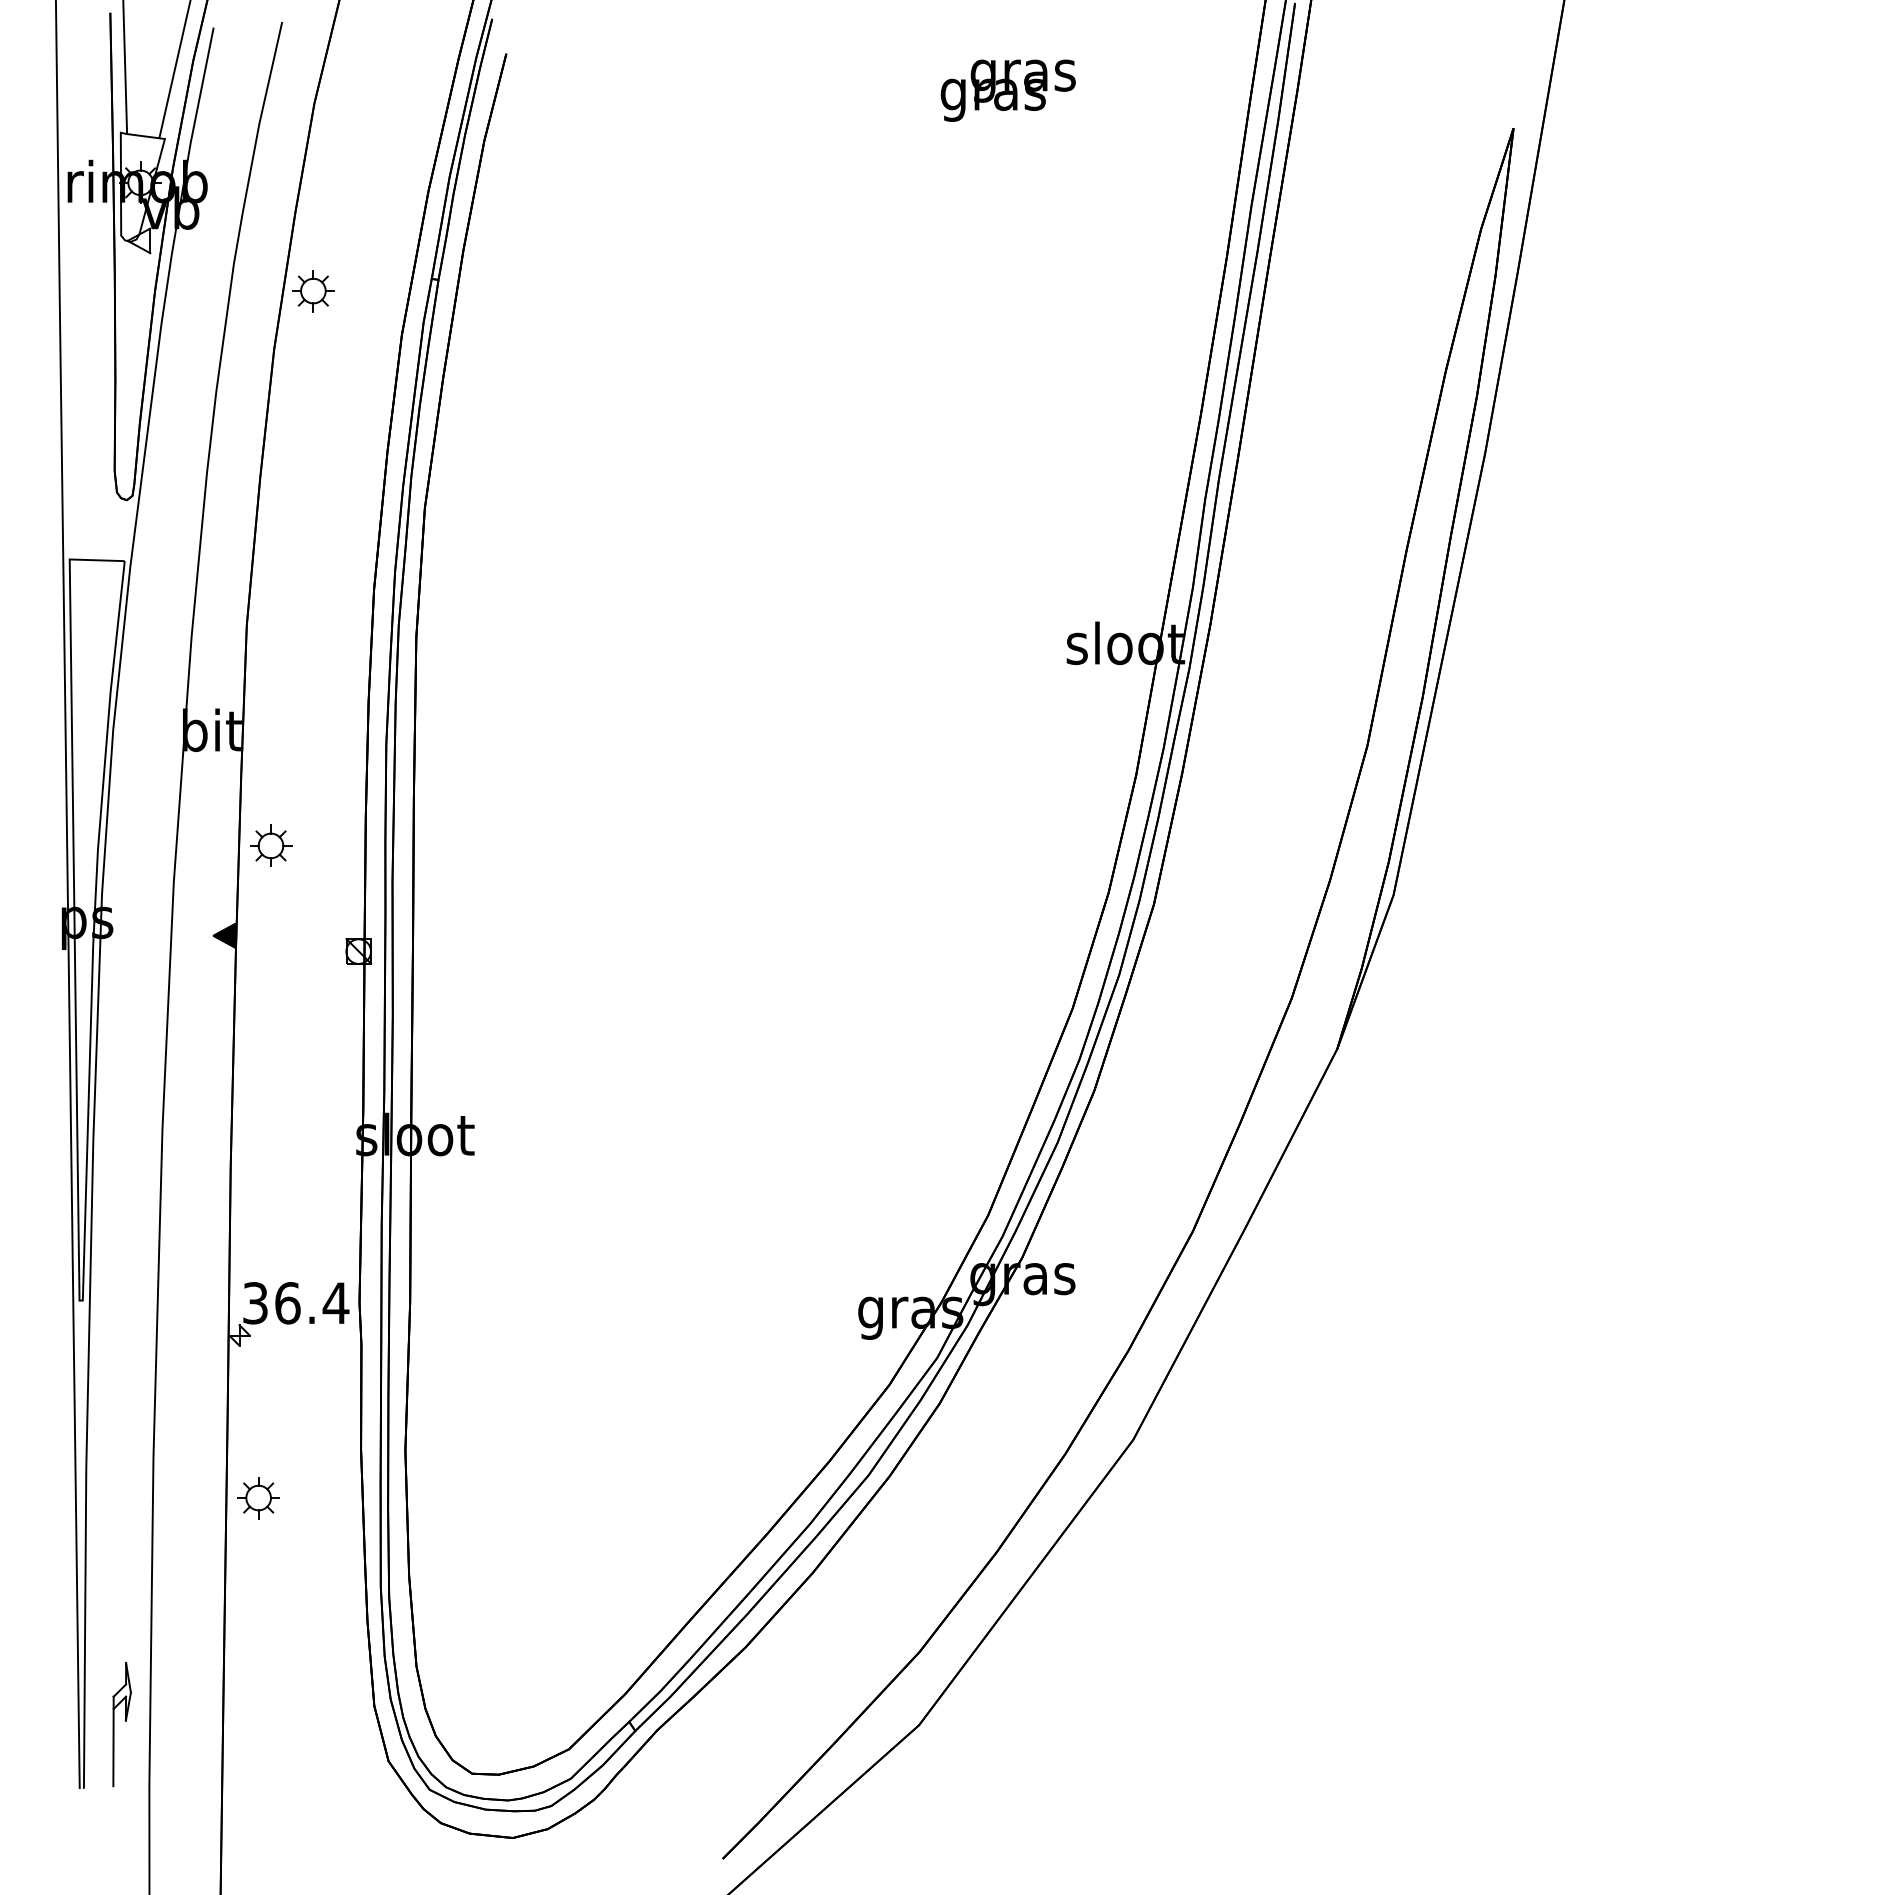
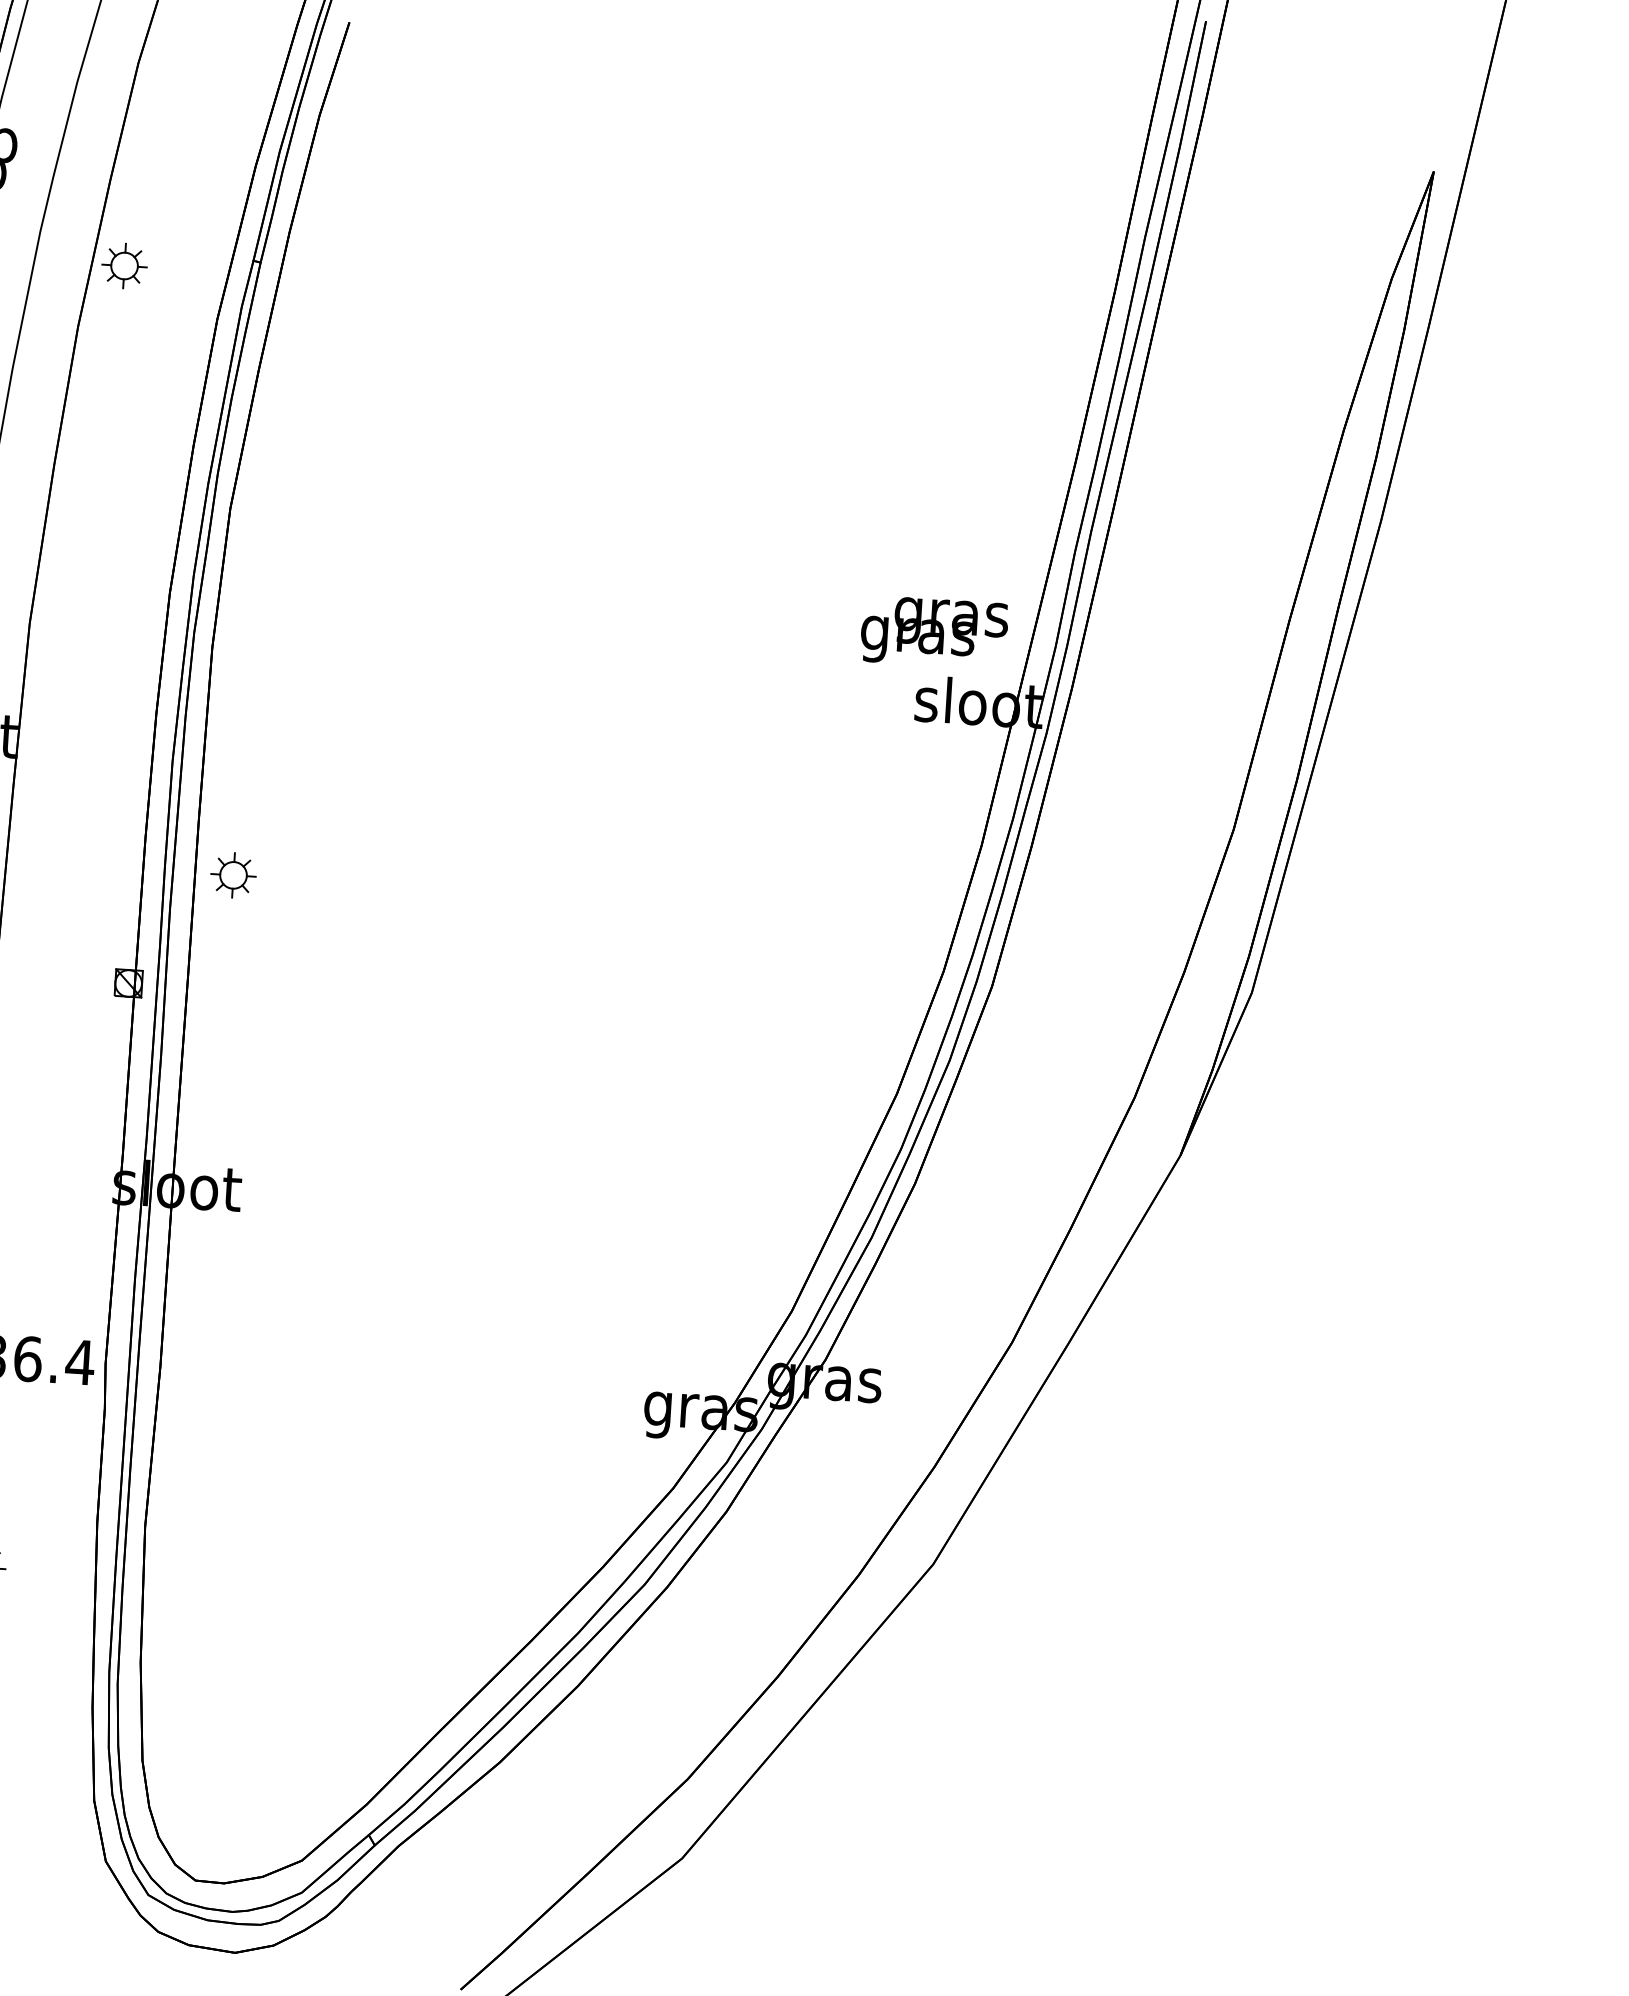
text: (1007, 90) -> (933, 632), moved
part: (271, 845) -> (234, 874), moved

